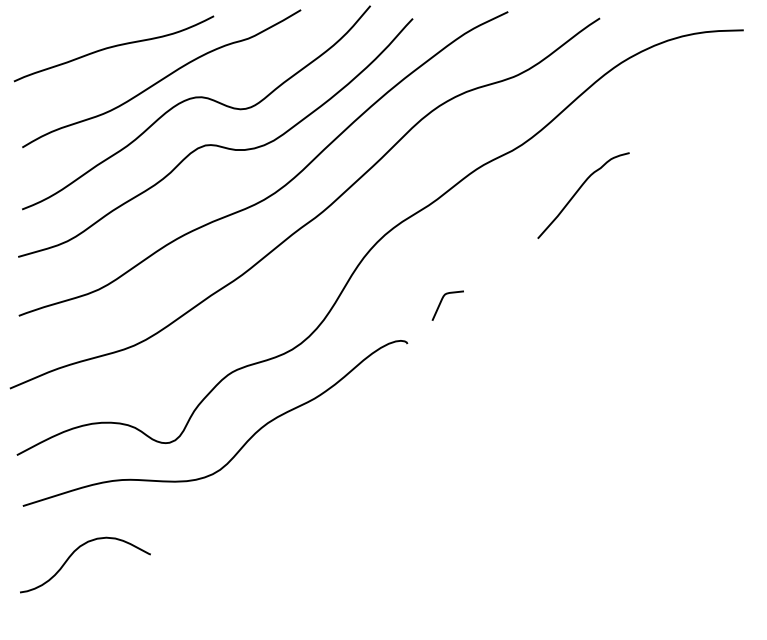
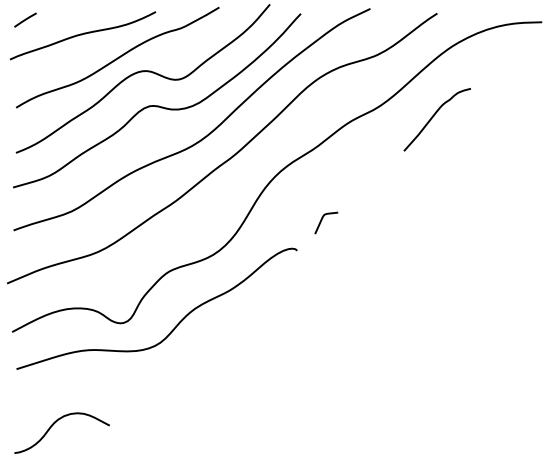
line: (35, 26) -> (25, 19), added
curve: (579, 191) -> (434, 116), moved
curve: (74, 553) -> (54, 424), moved

